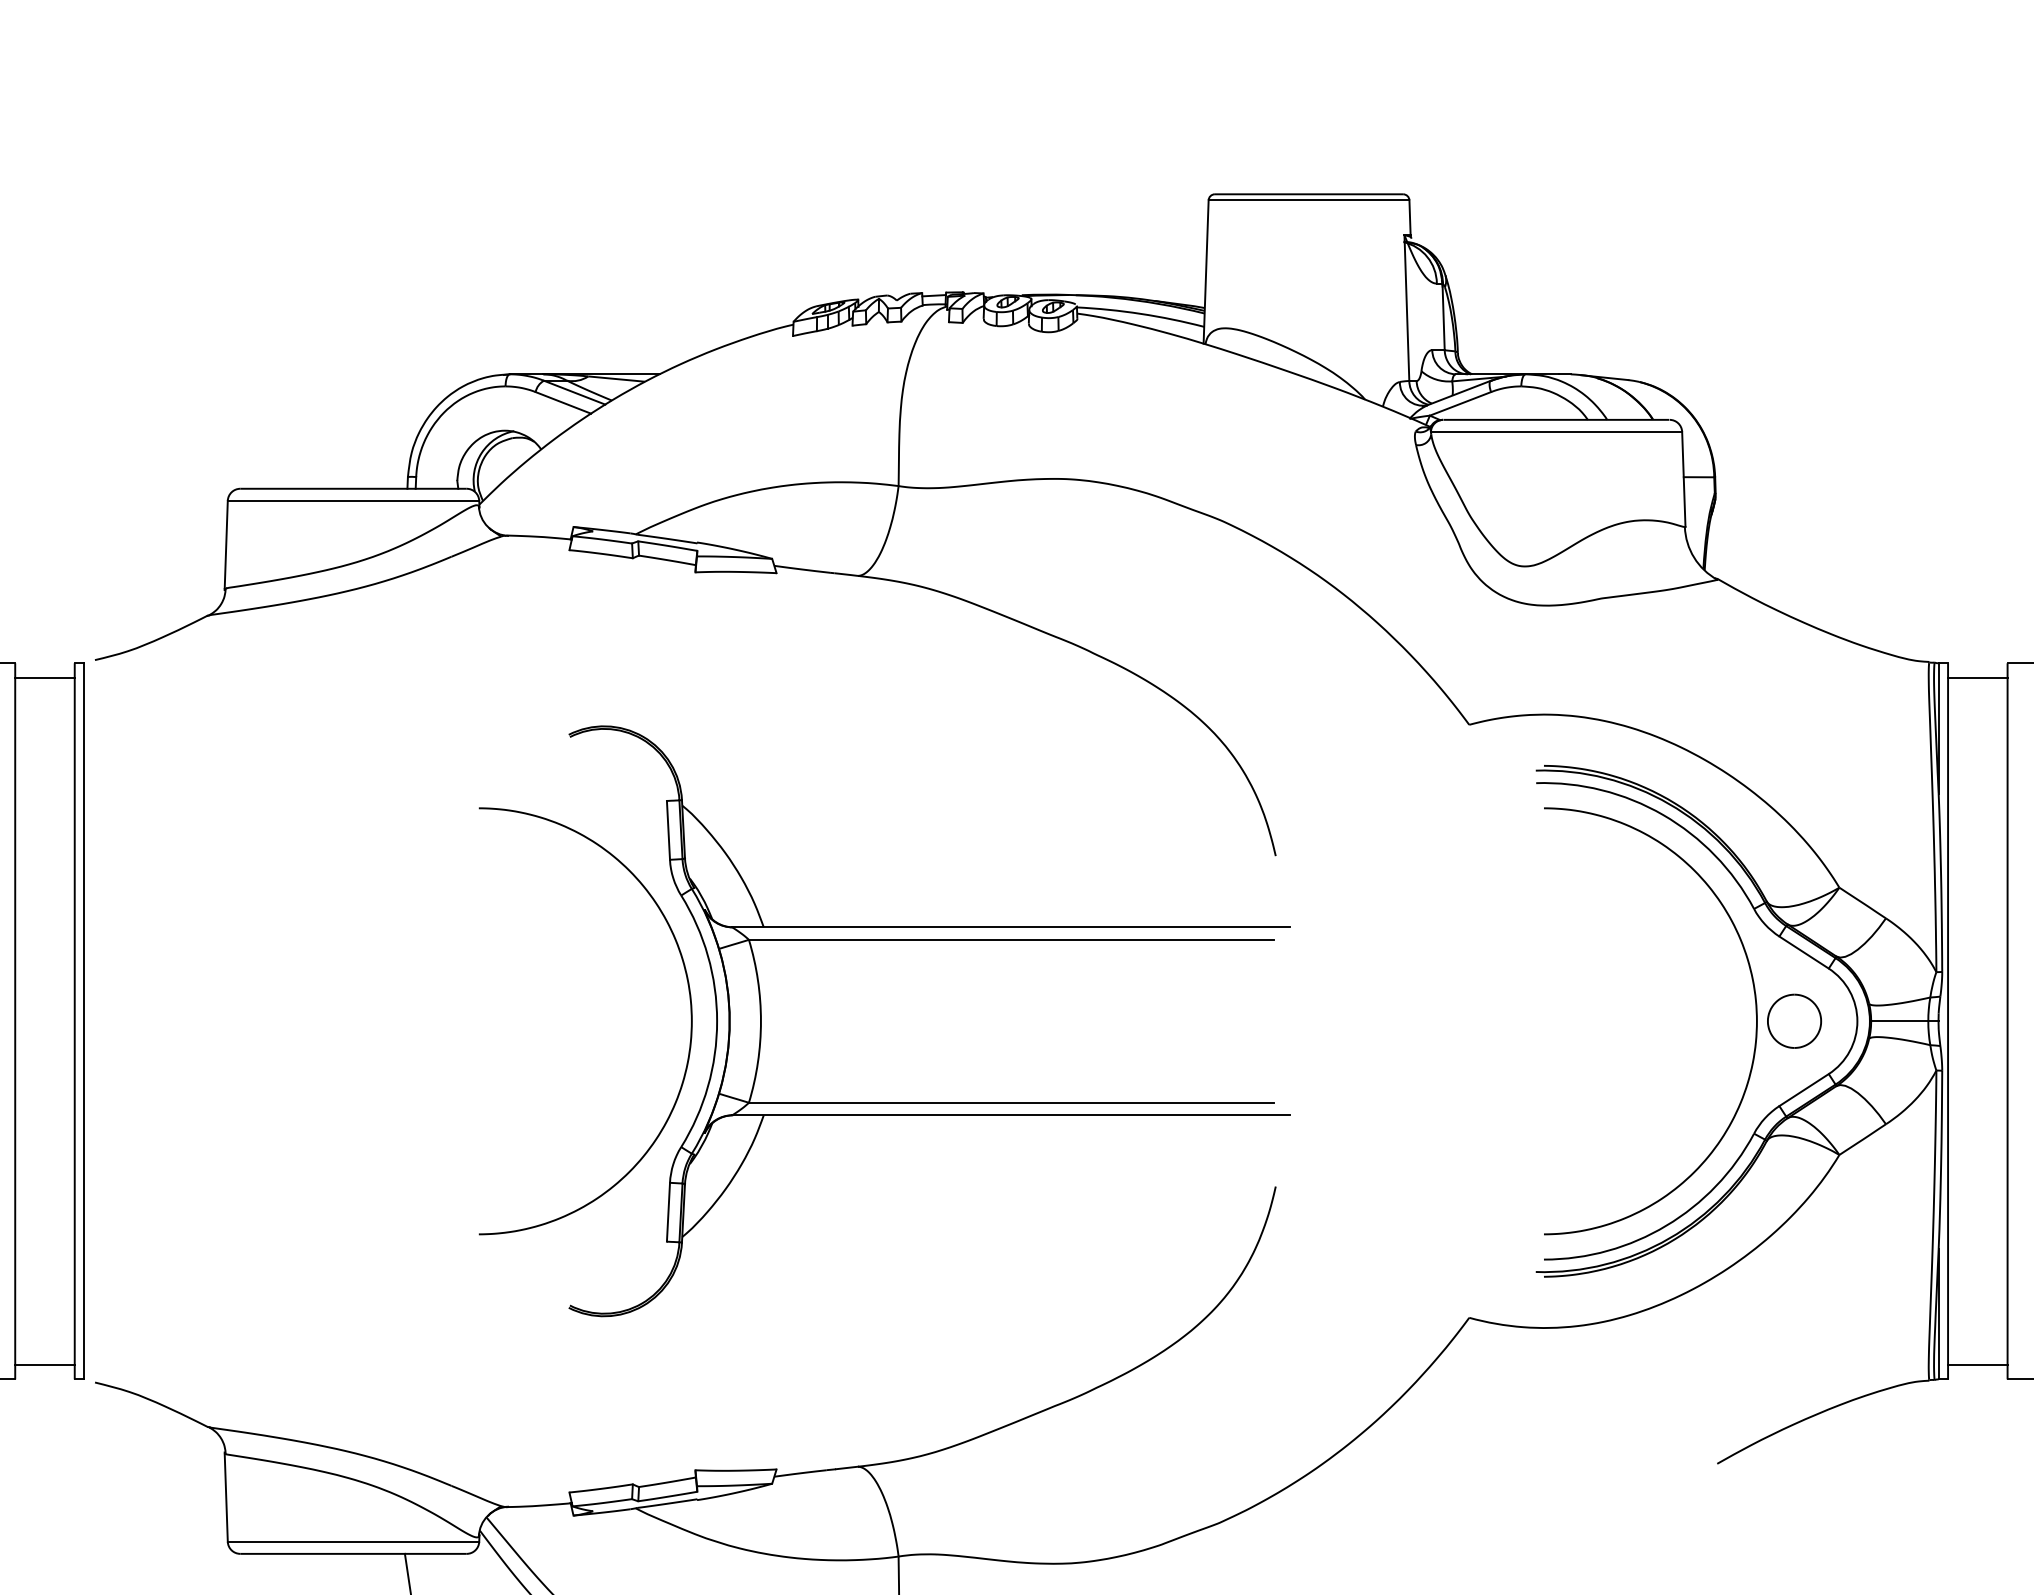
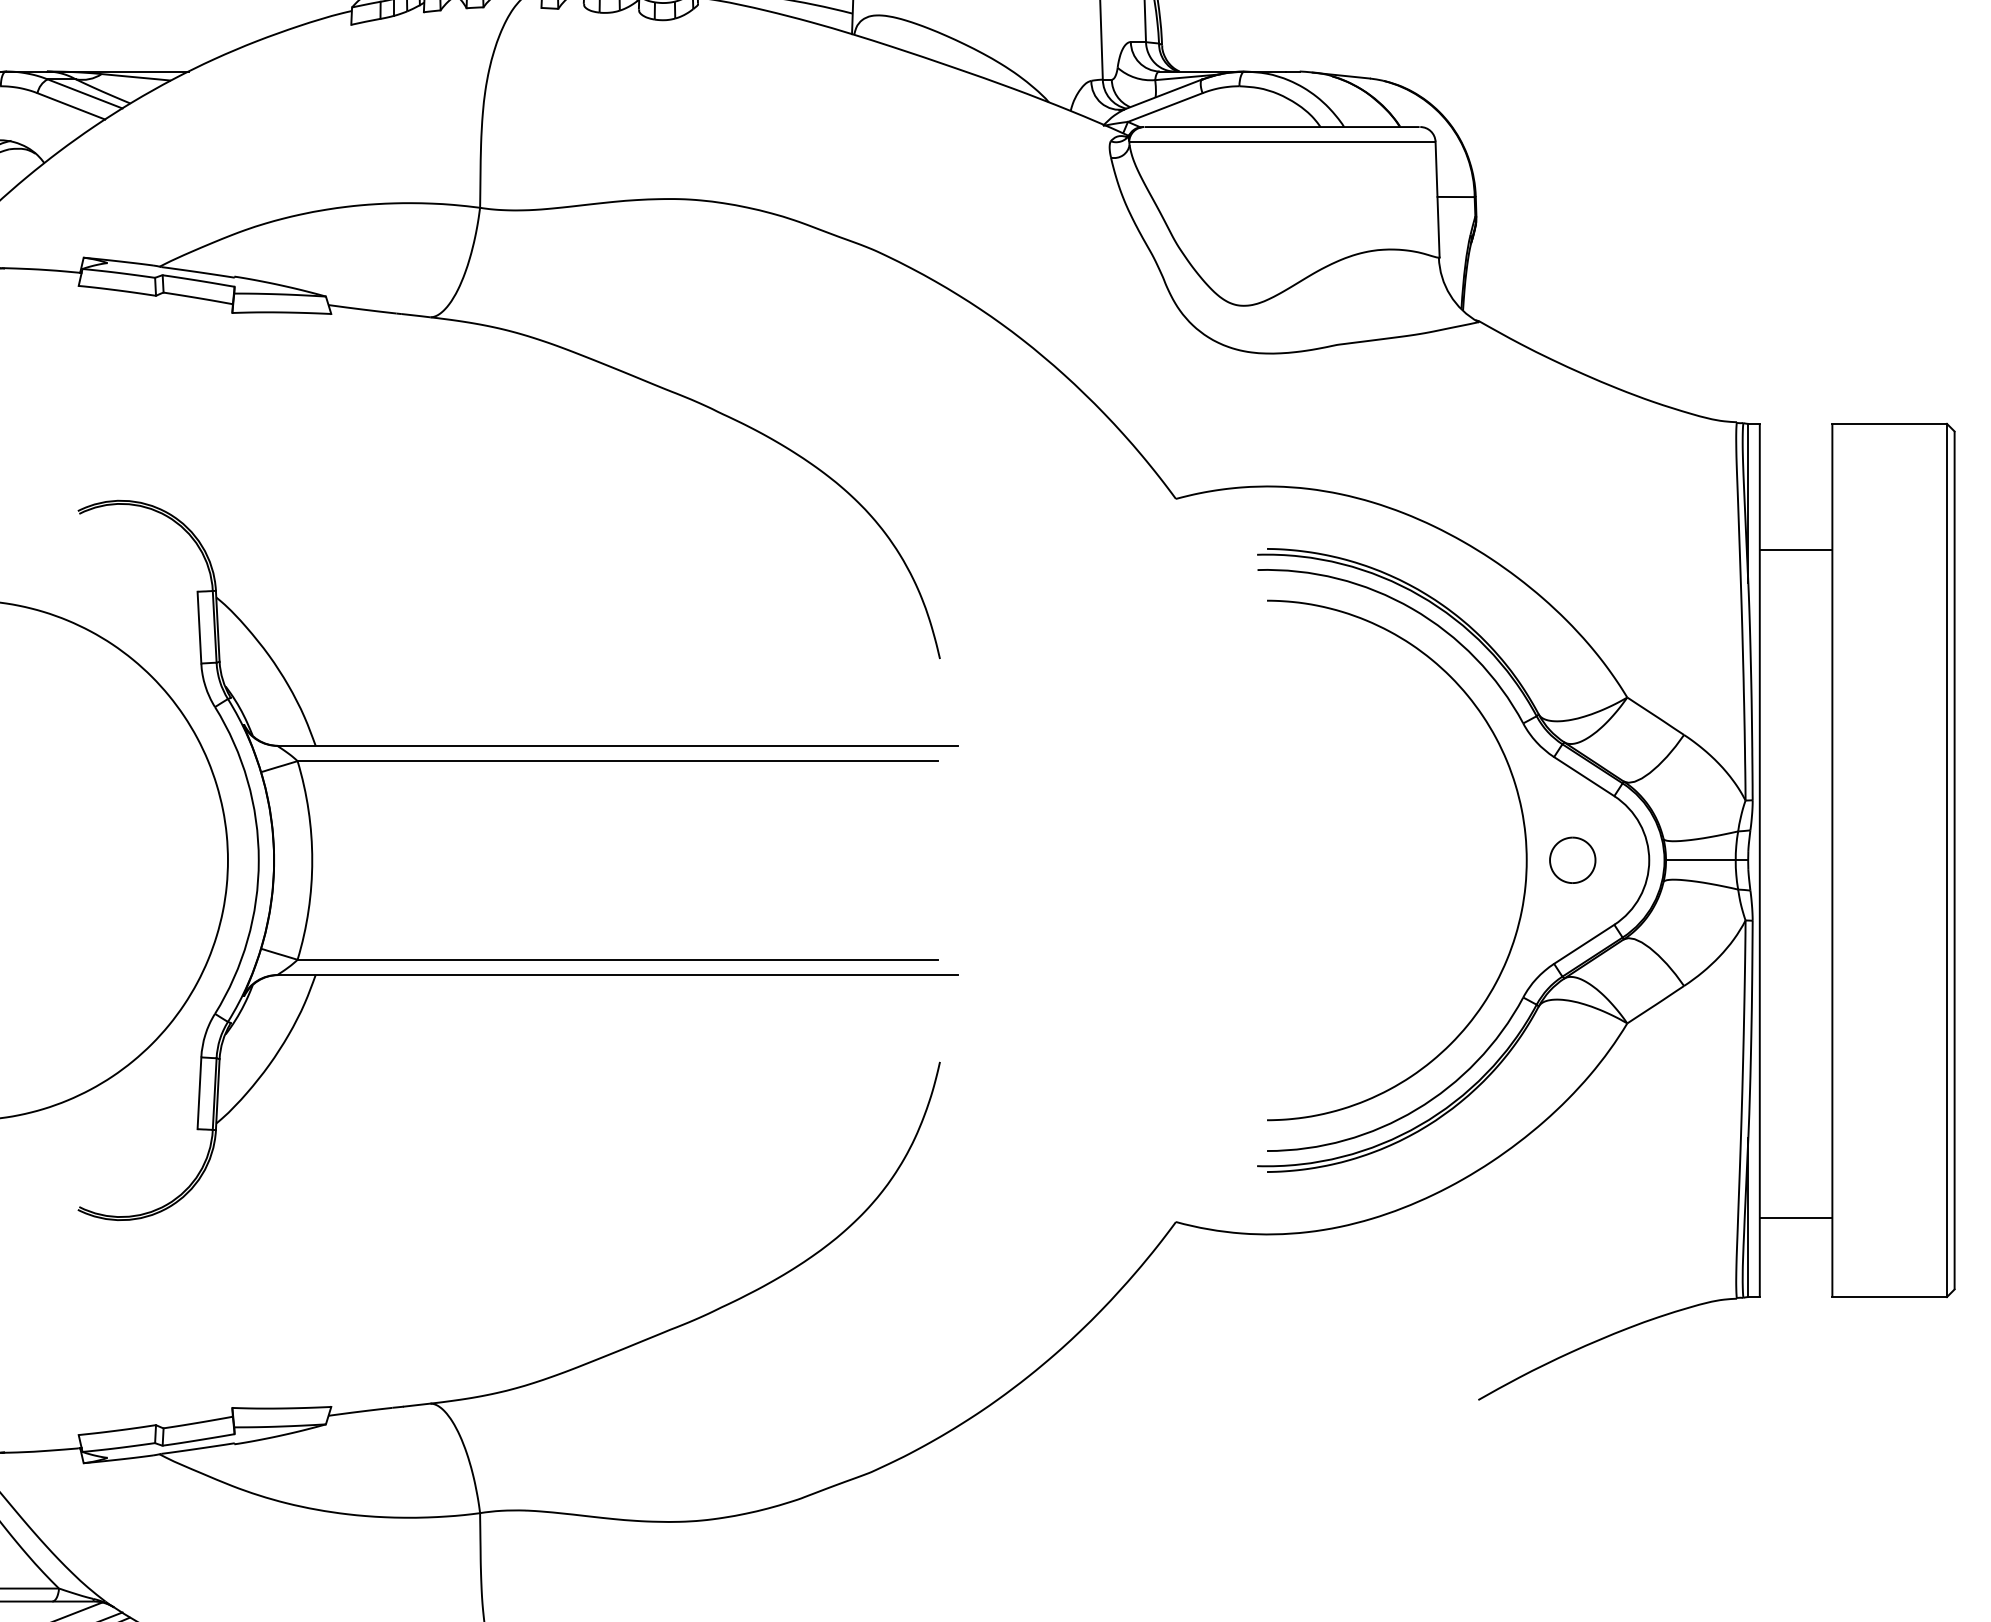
line: (1977, 677) -> (1795, 549), moved
part: (1794, 1020) -> (1572, 859), size x0.7
line: (1977, 1364) -> (1795, 1217), moved

